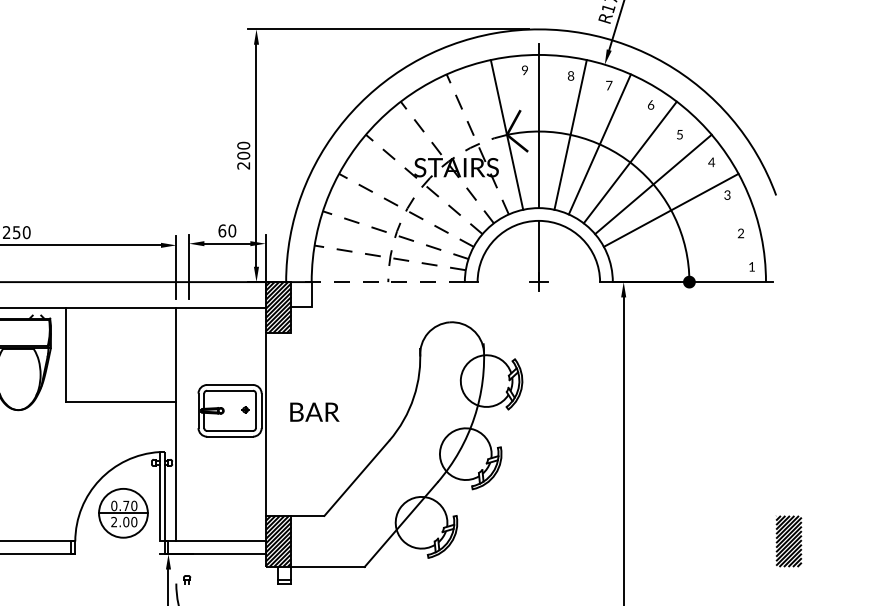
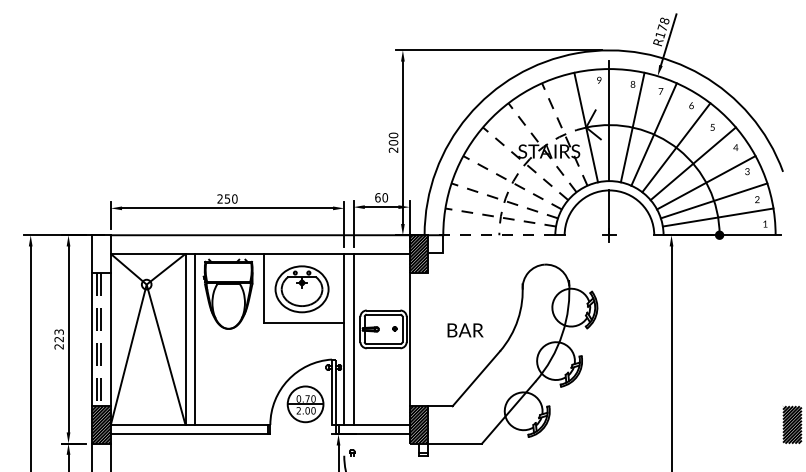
line: (681, 234) -> (713, 200), added
line: (686, 257) -> (717, 217), added
part: (117, 356) -> (301, 289), added
text: (314, 412) -> (465, 330), moved
line: (188, 423) -> (353, 338), added

